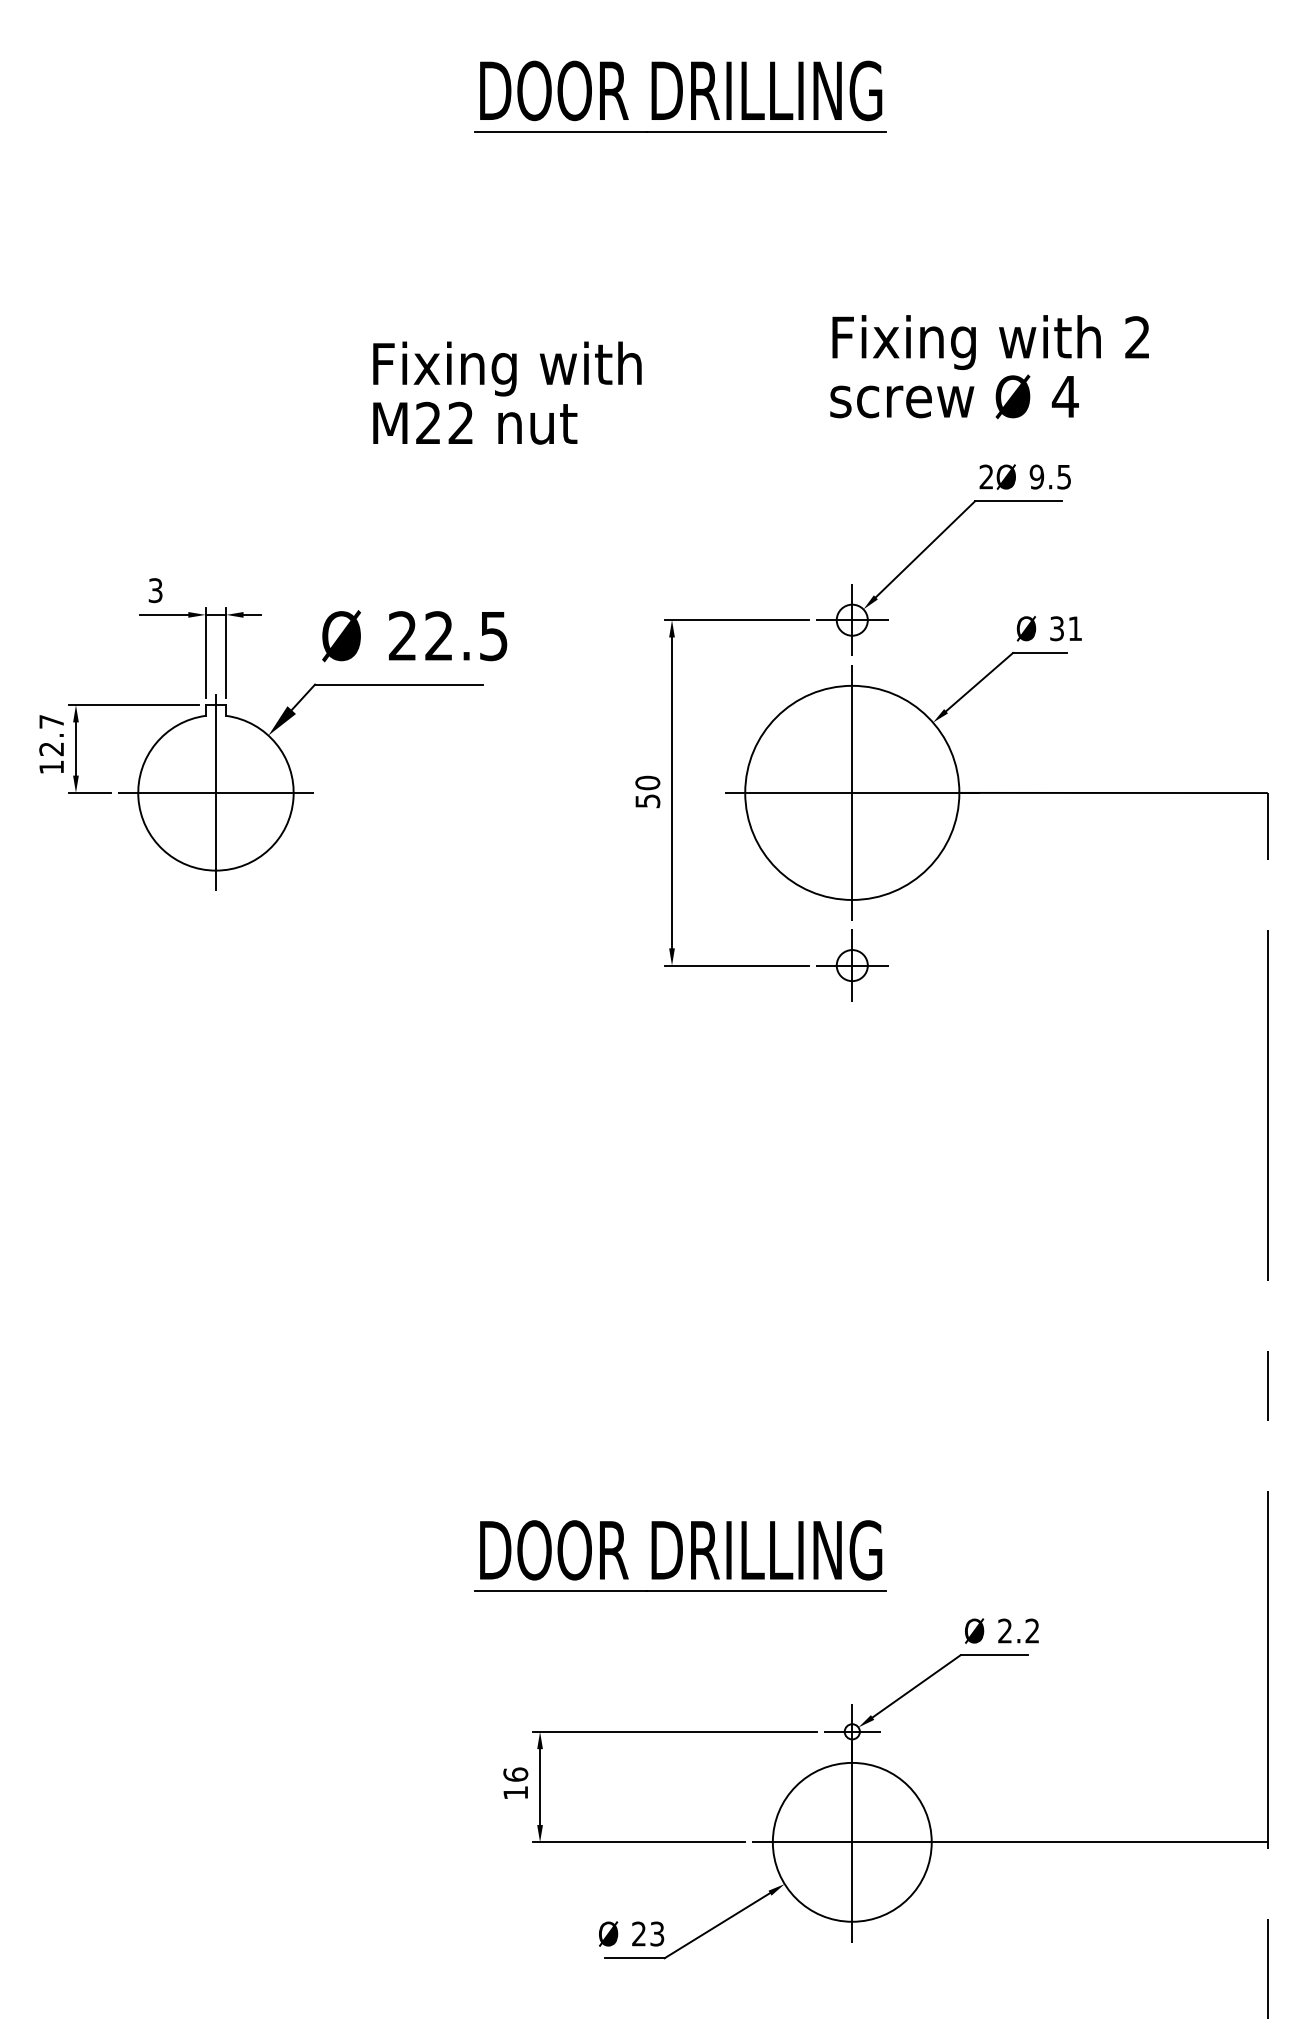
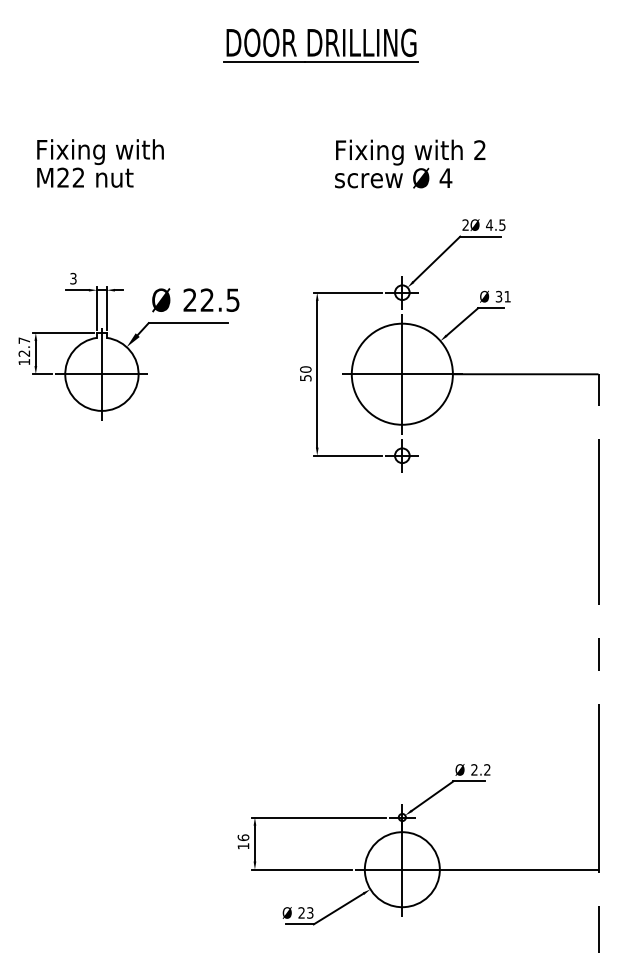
text: (990, 365) -> (410, 163), moved
text: (507, 393) -> (100, 163), moved
text: (1036, 475) -> (489, 224), 9.5 -> 4.5
part: (678, 1555) -> (320, 734), removed

